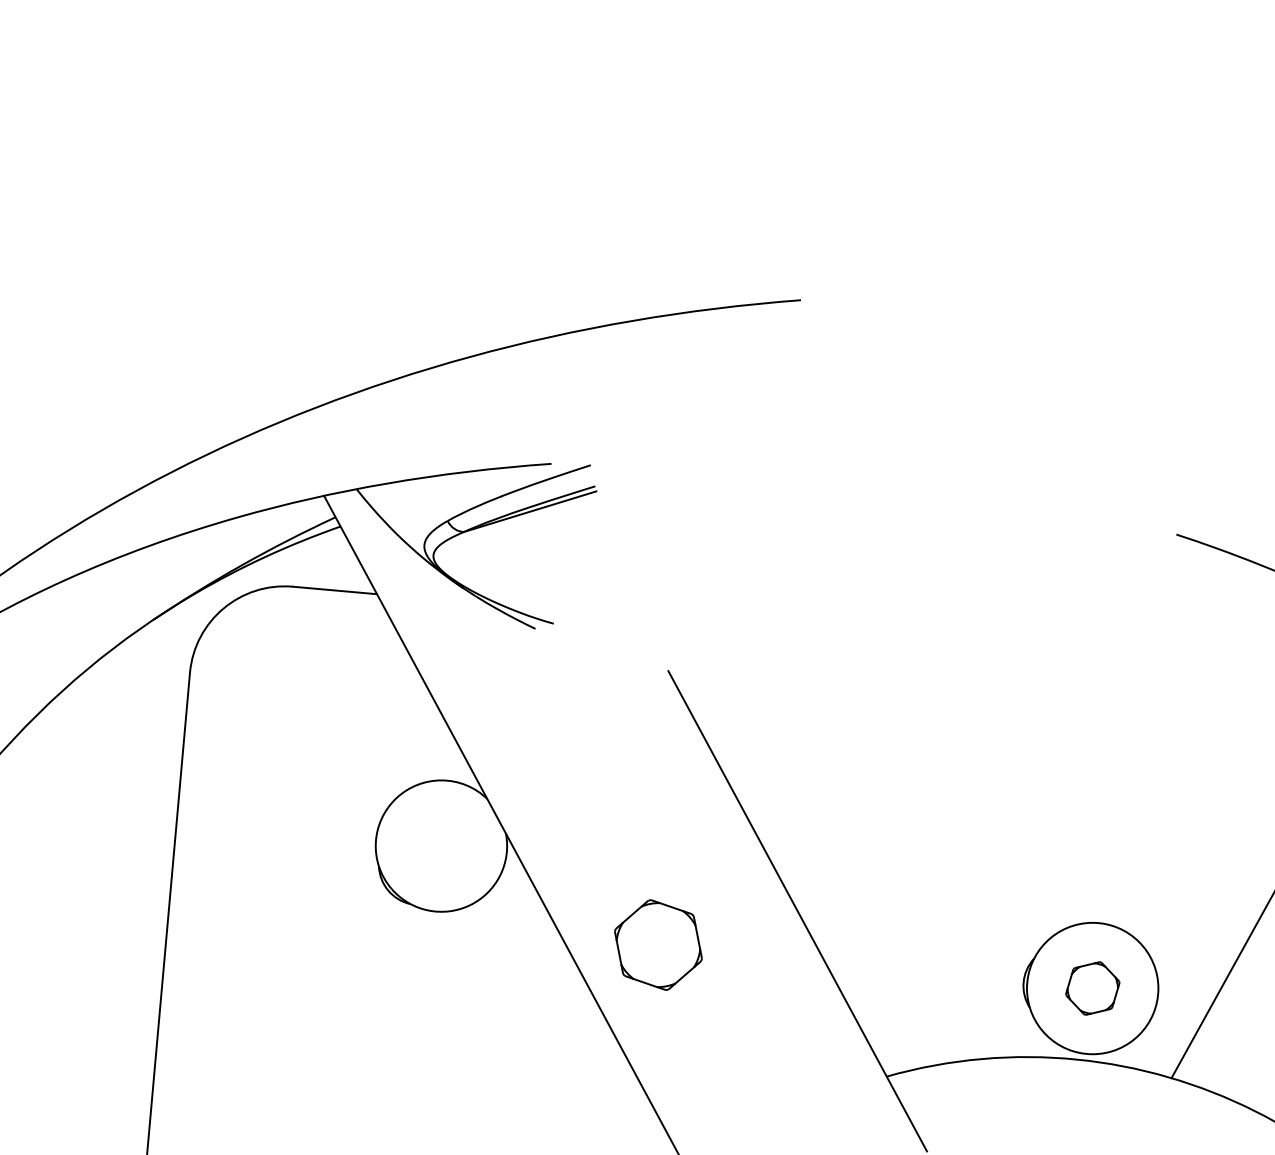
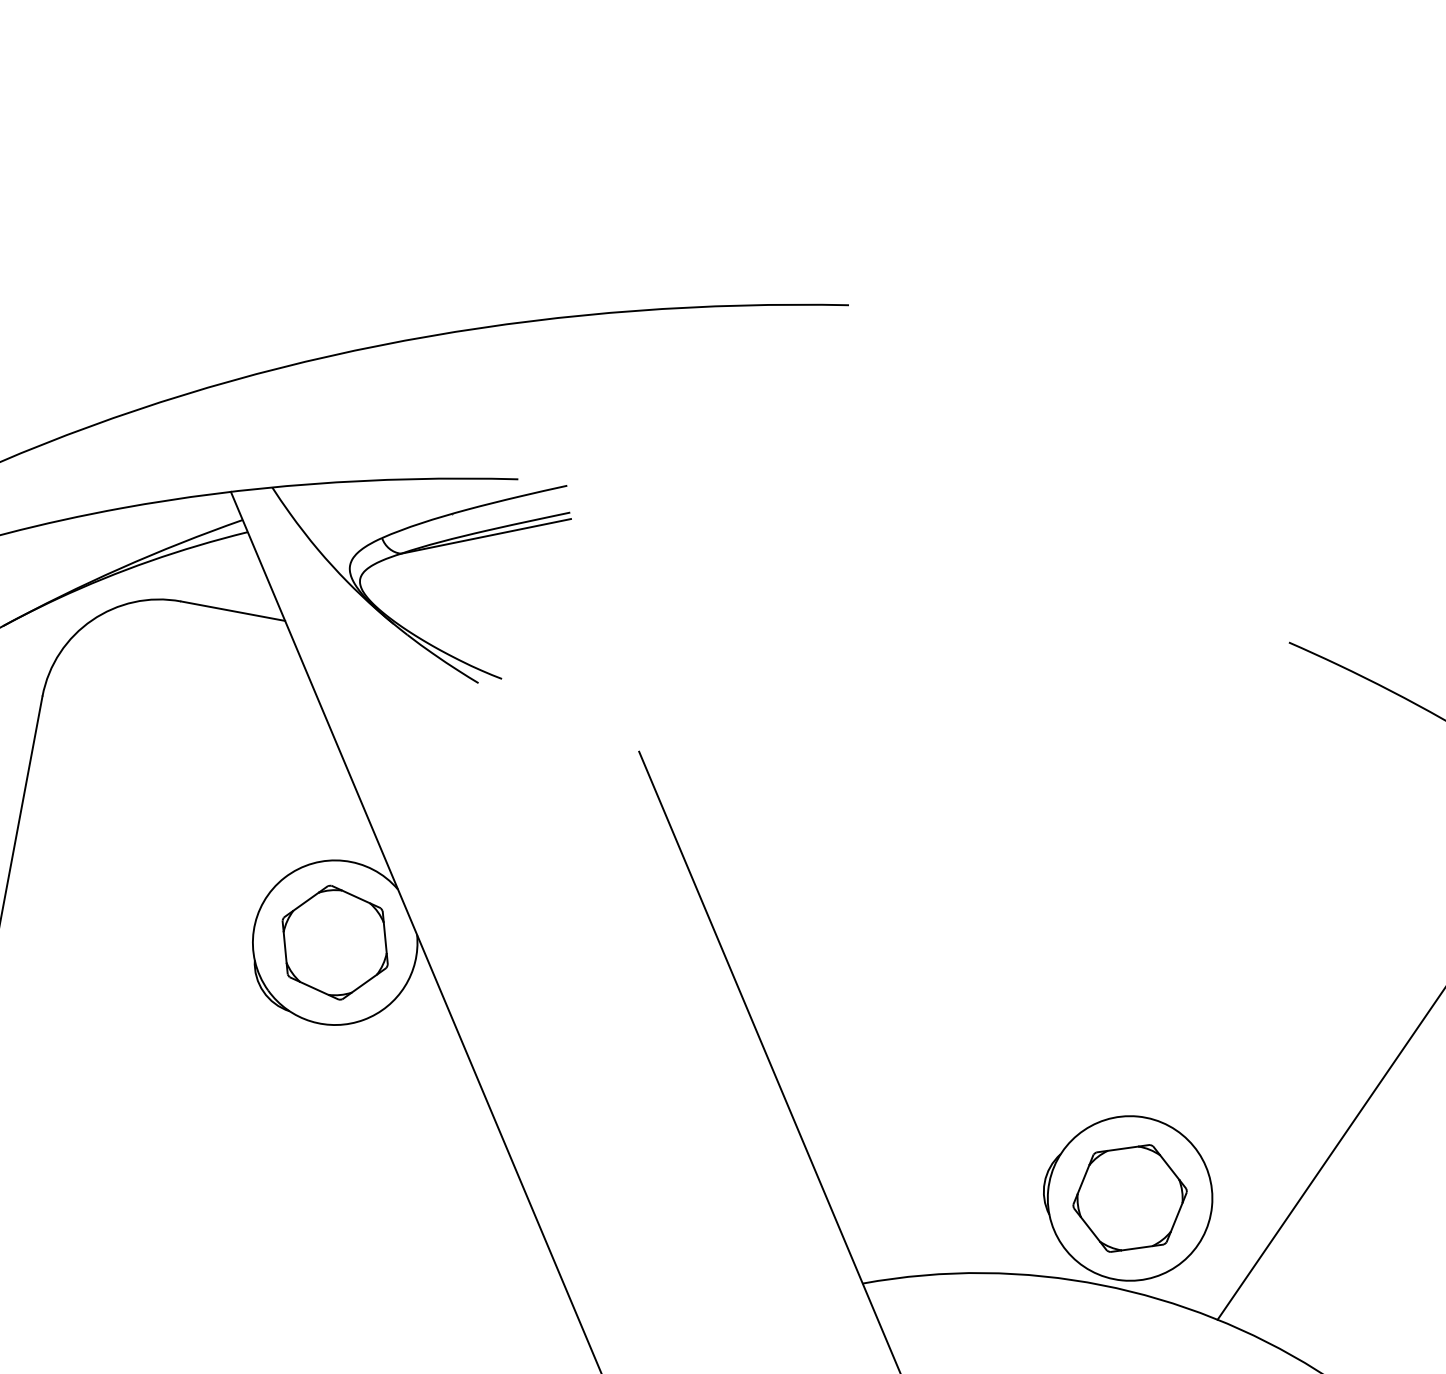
part: (658, 944) -> (335, 941), moved
part: (1092, 988) -> (1129, 1198), size x1.67

